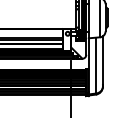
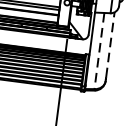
line: (102, 60) -> (109, 45), solid -> dashed
line: (95, 65) -> (99, 50), solid -> dashed

